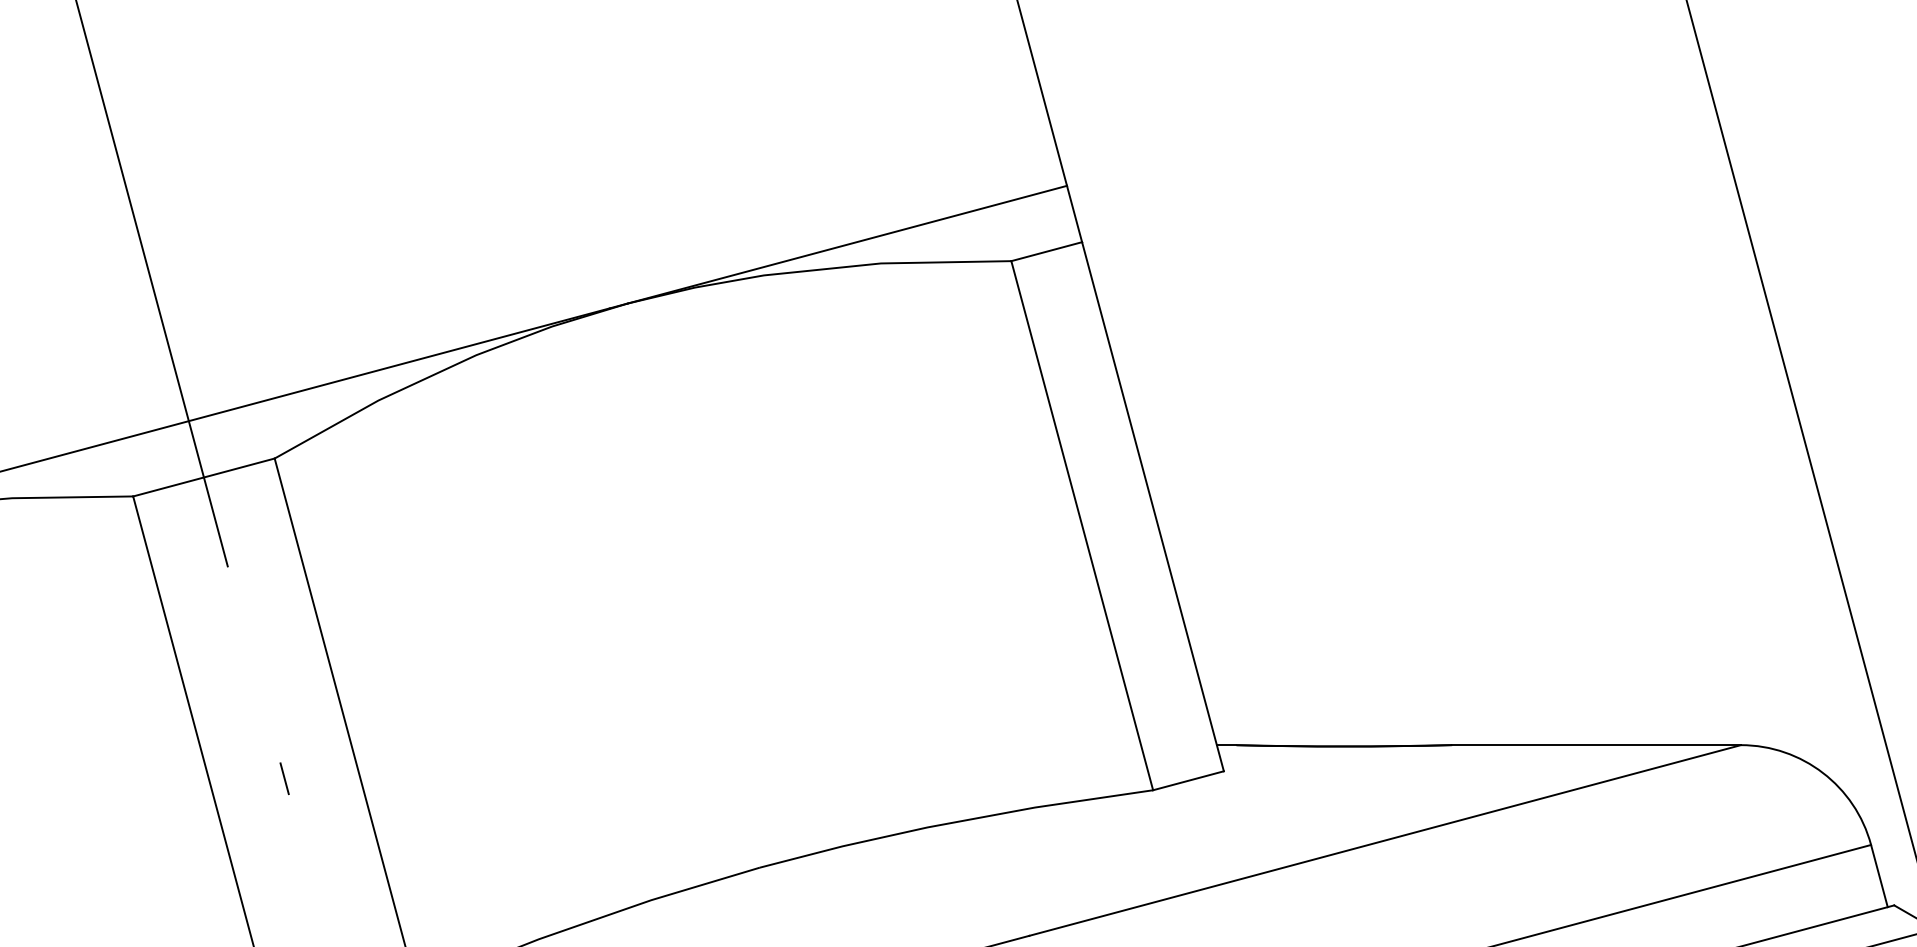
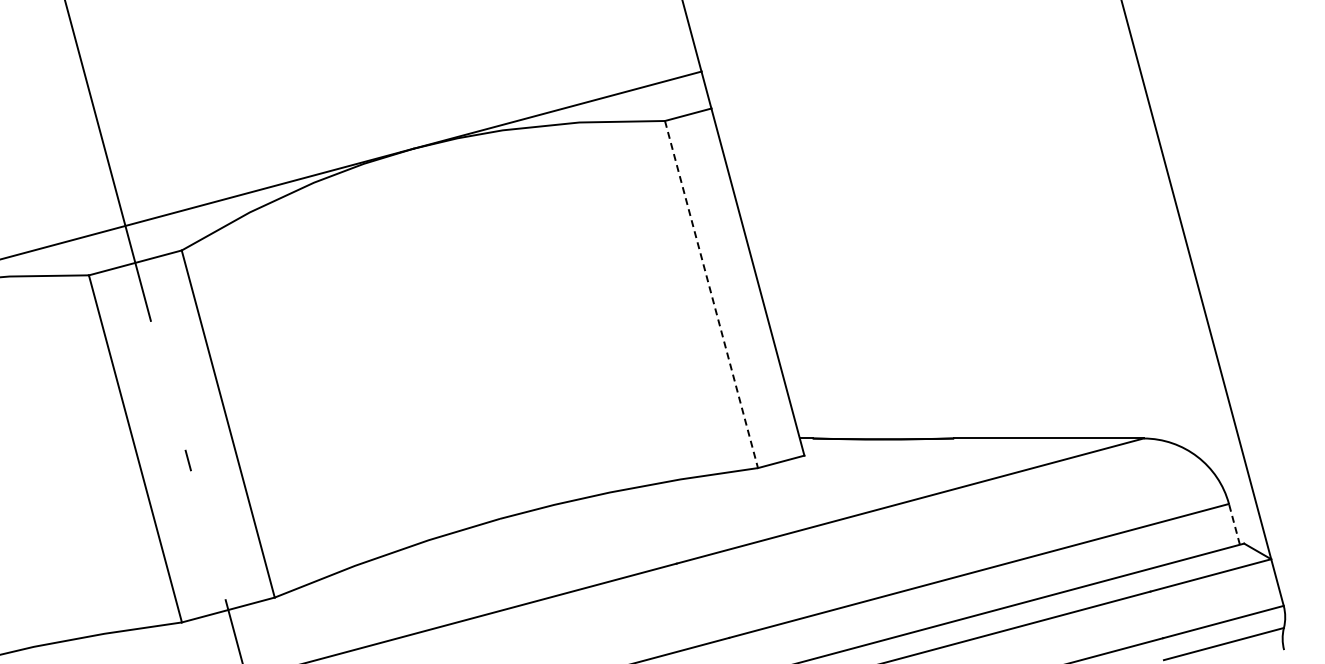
line: (1082, 525) -> (711, 294), solid -> dashed
line: (1879, 874) -> (1234, 523), solid -> dashed

